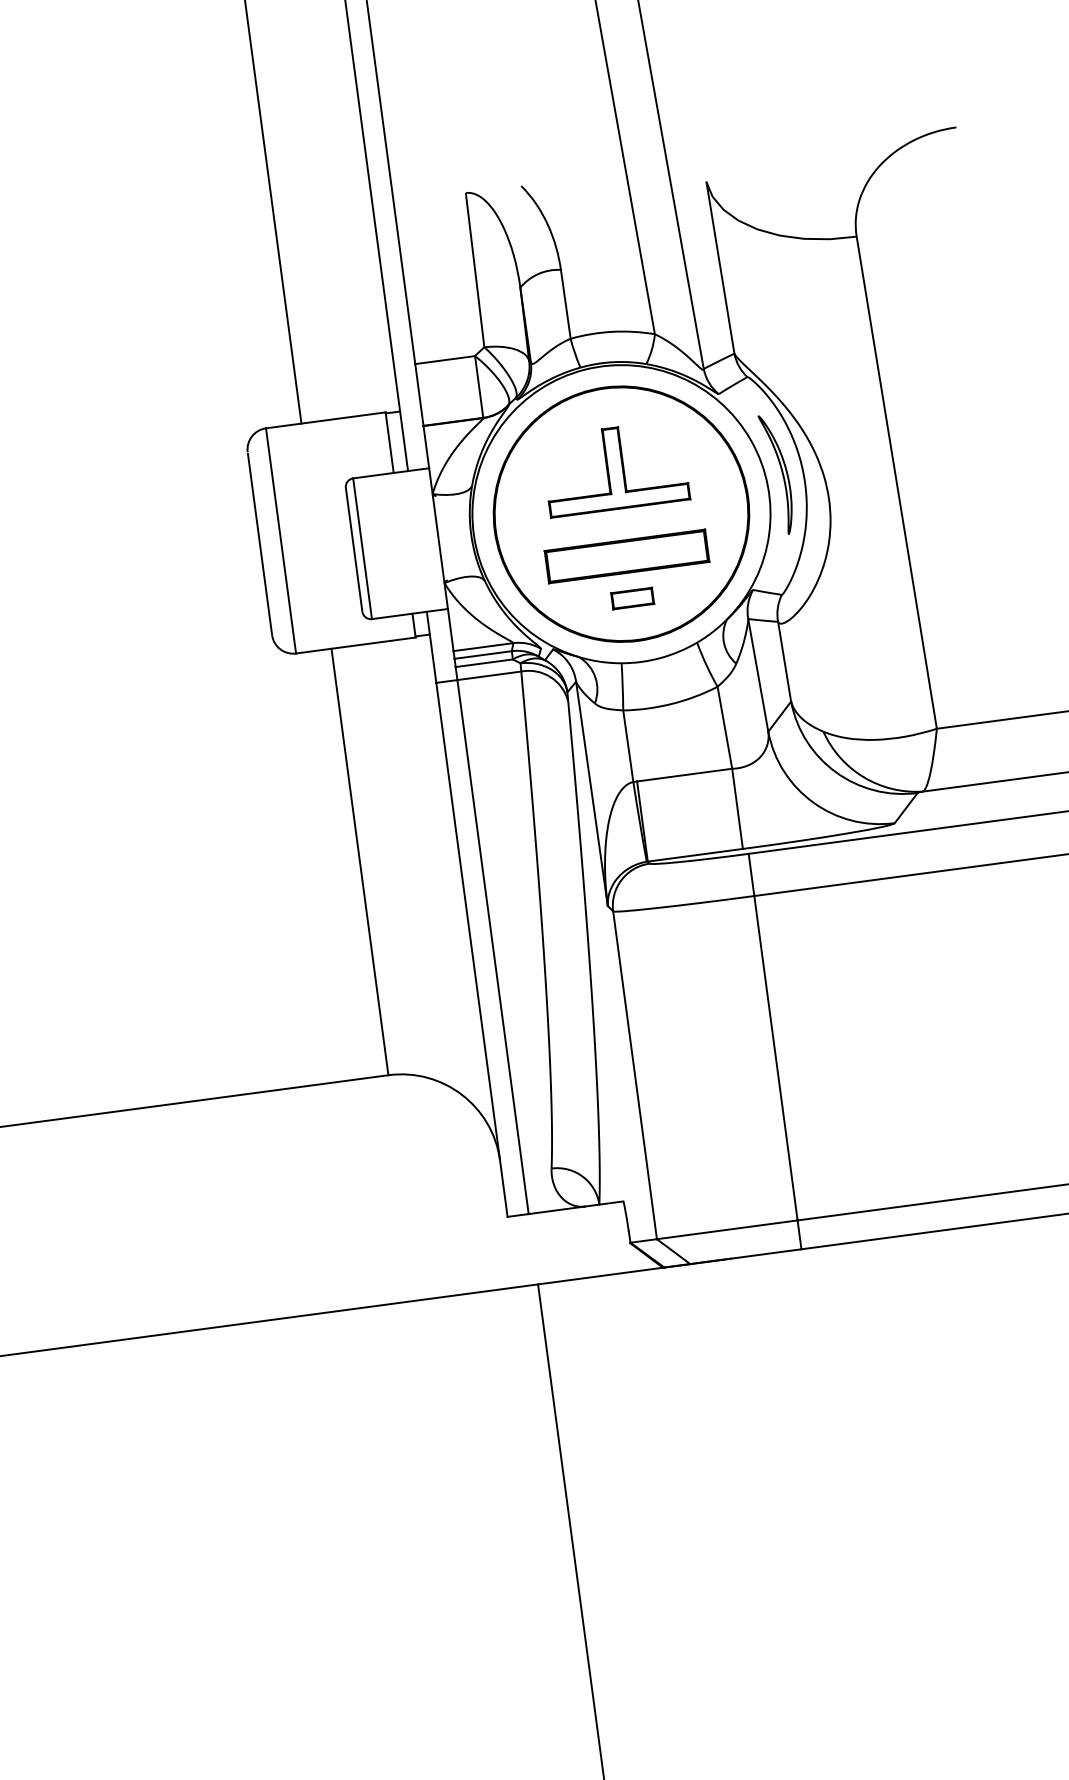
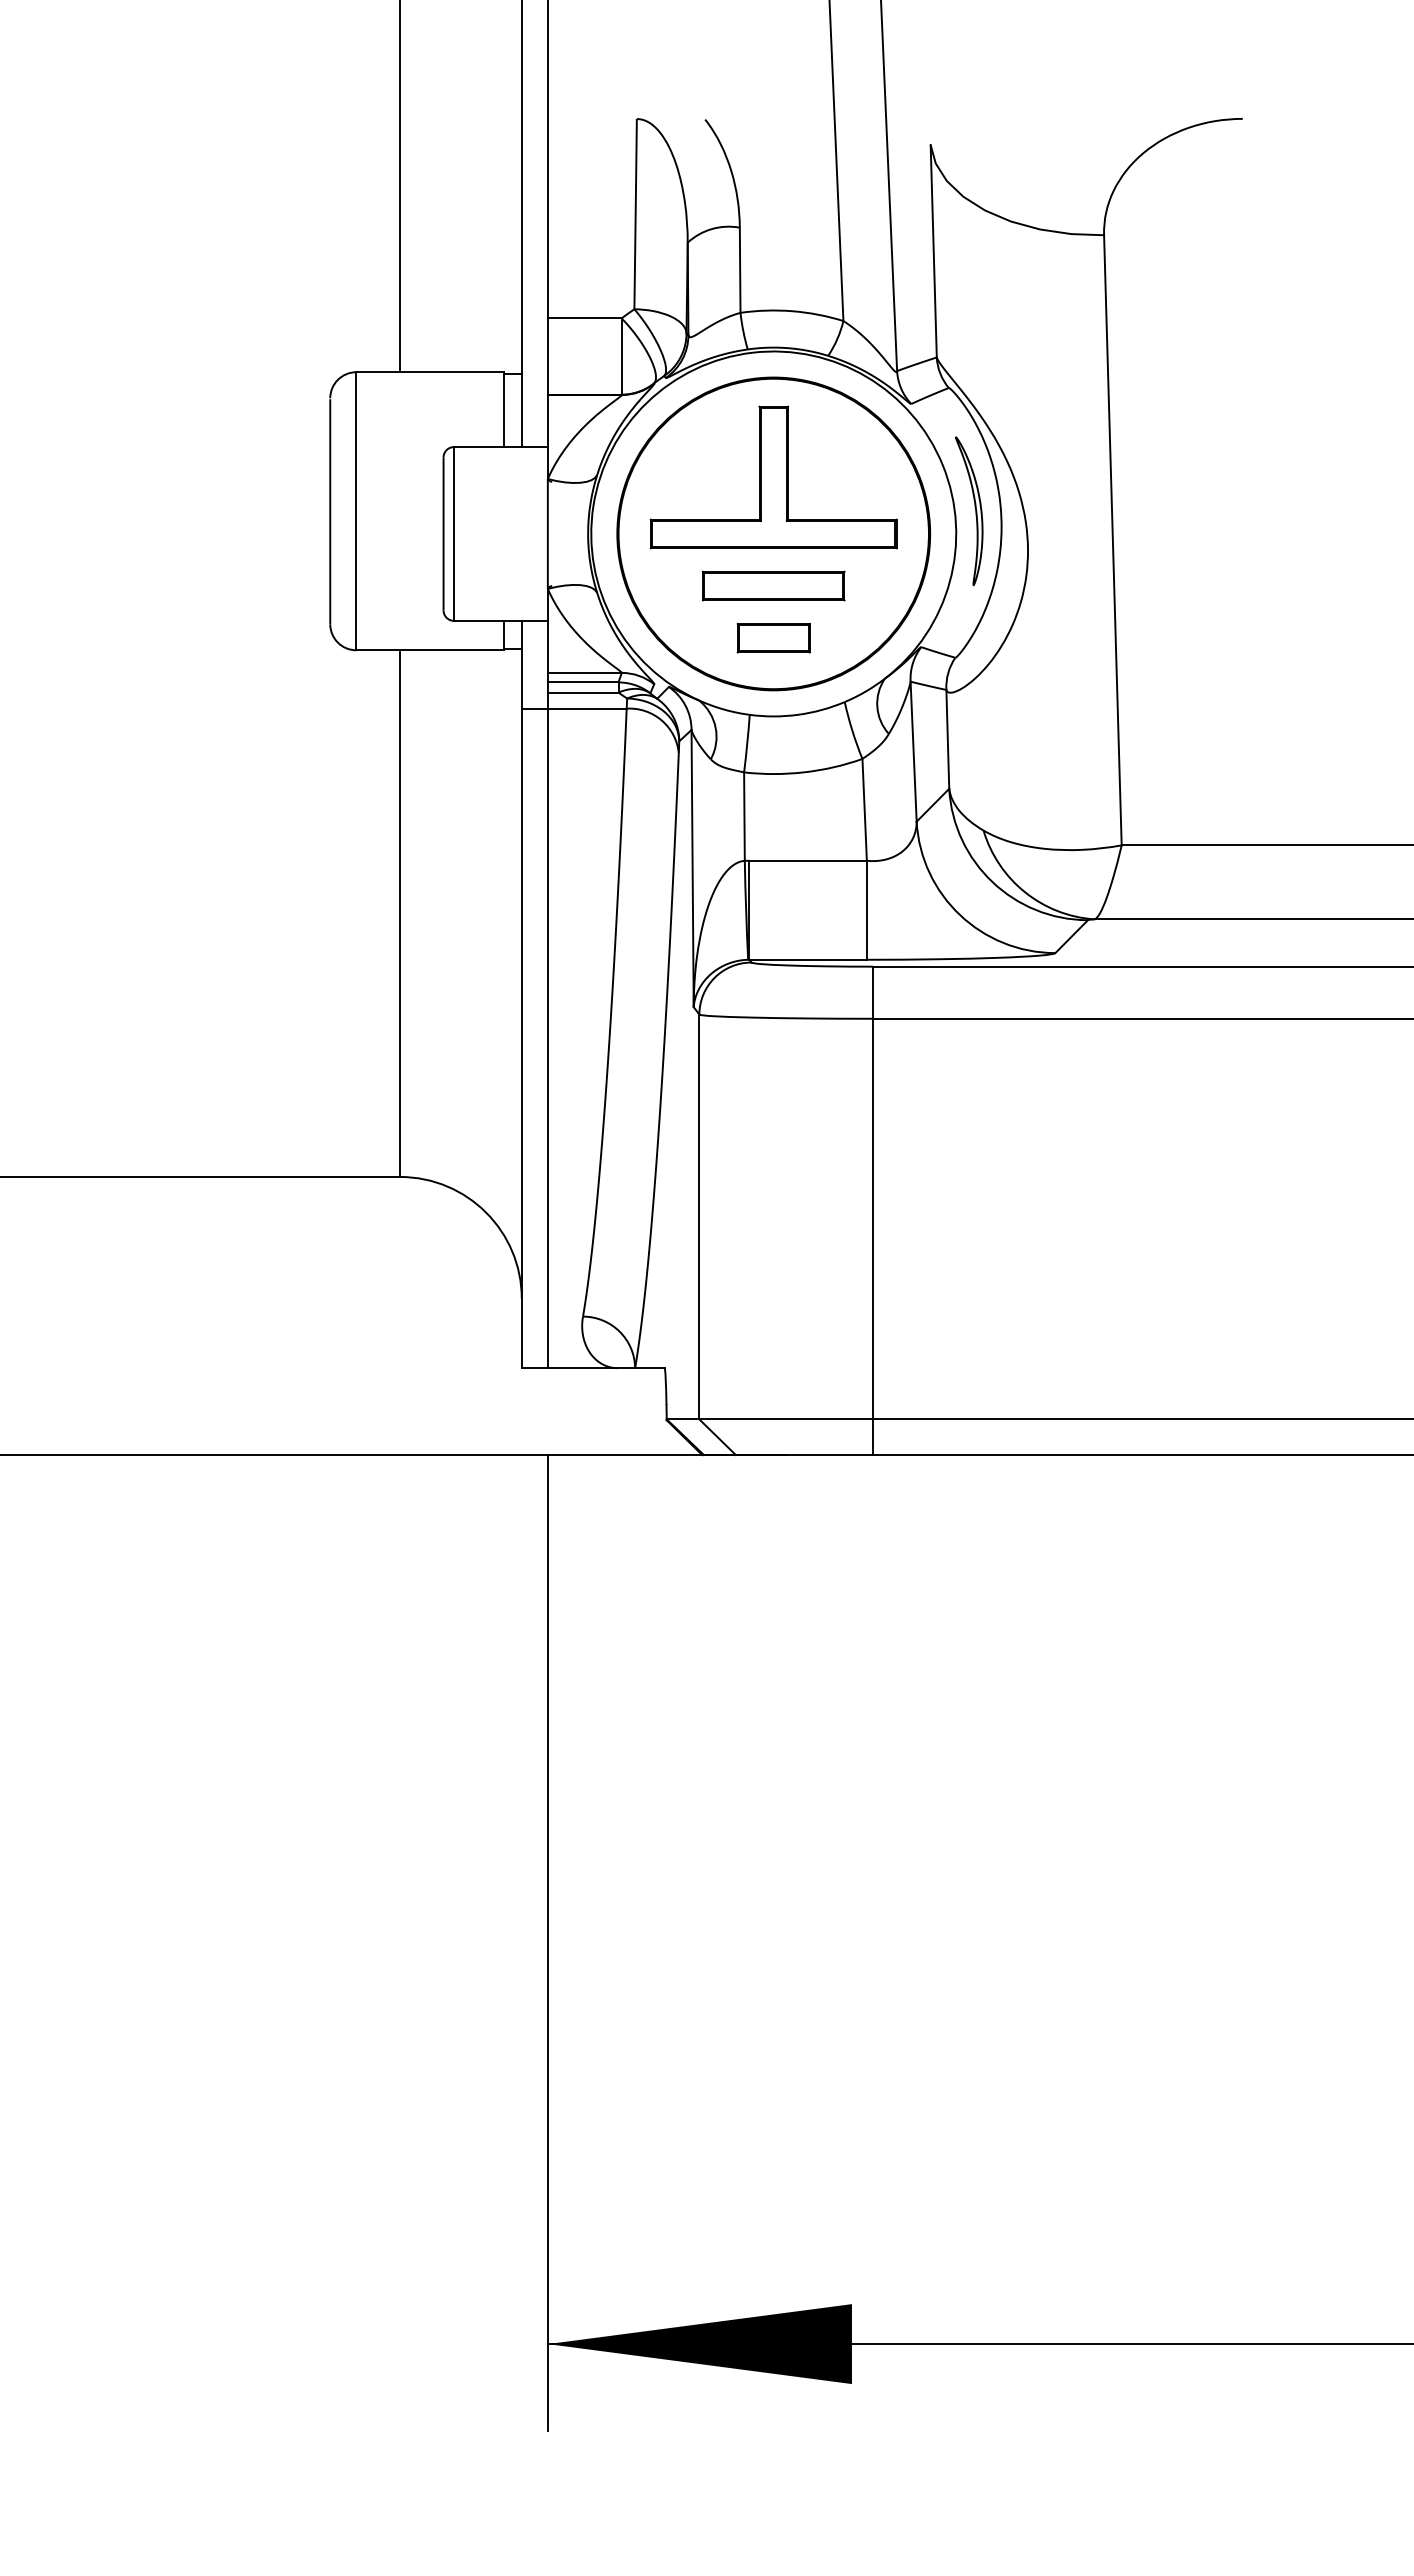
part: (615, 468) -> (773, 477), size x1.43
part: (626, 555) -> (773, 585), size x0.71
part: (632, 598) -> (773, 637), size x1.43

